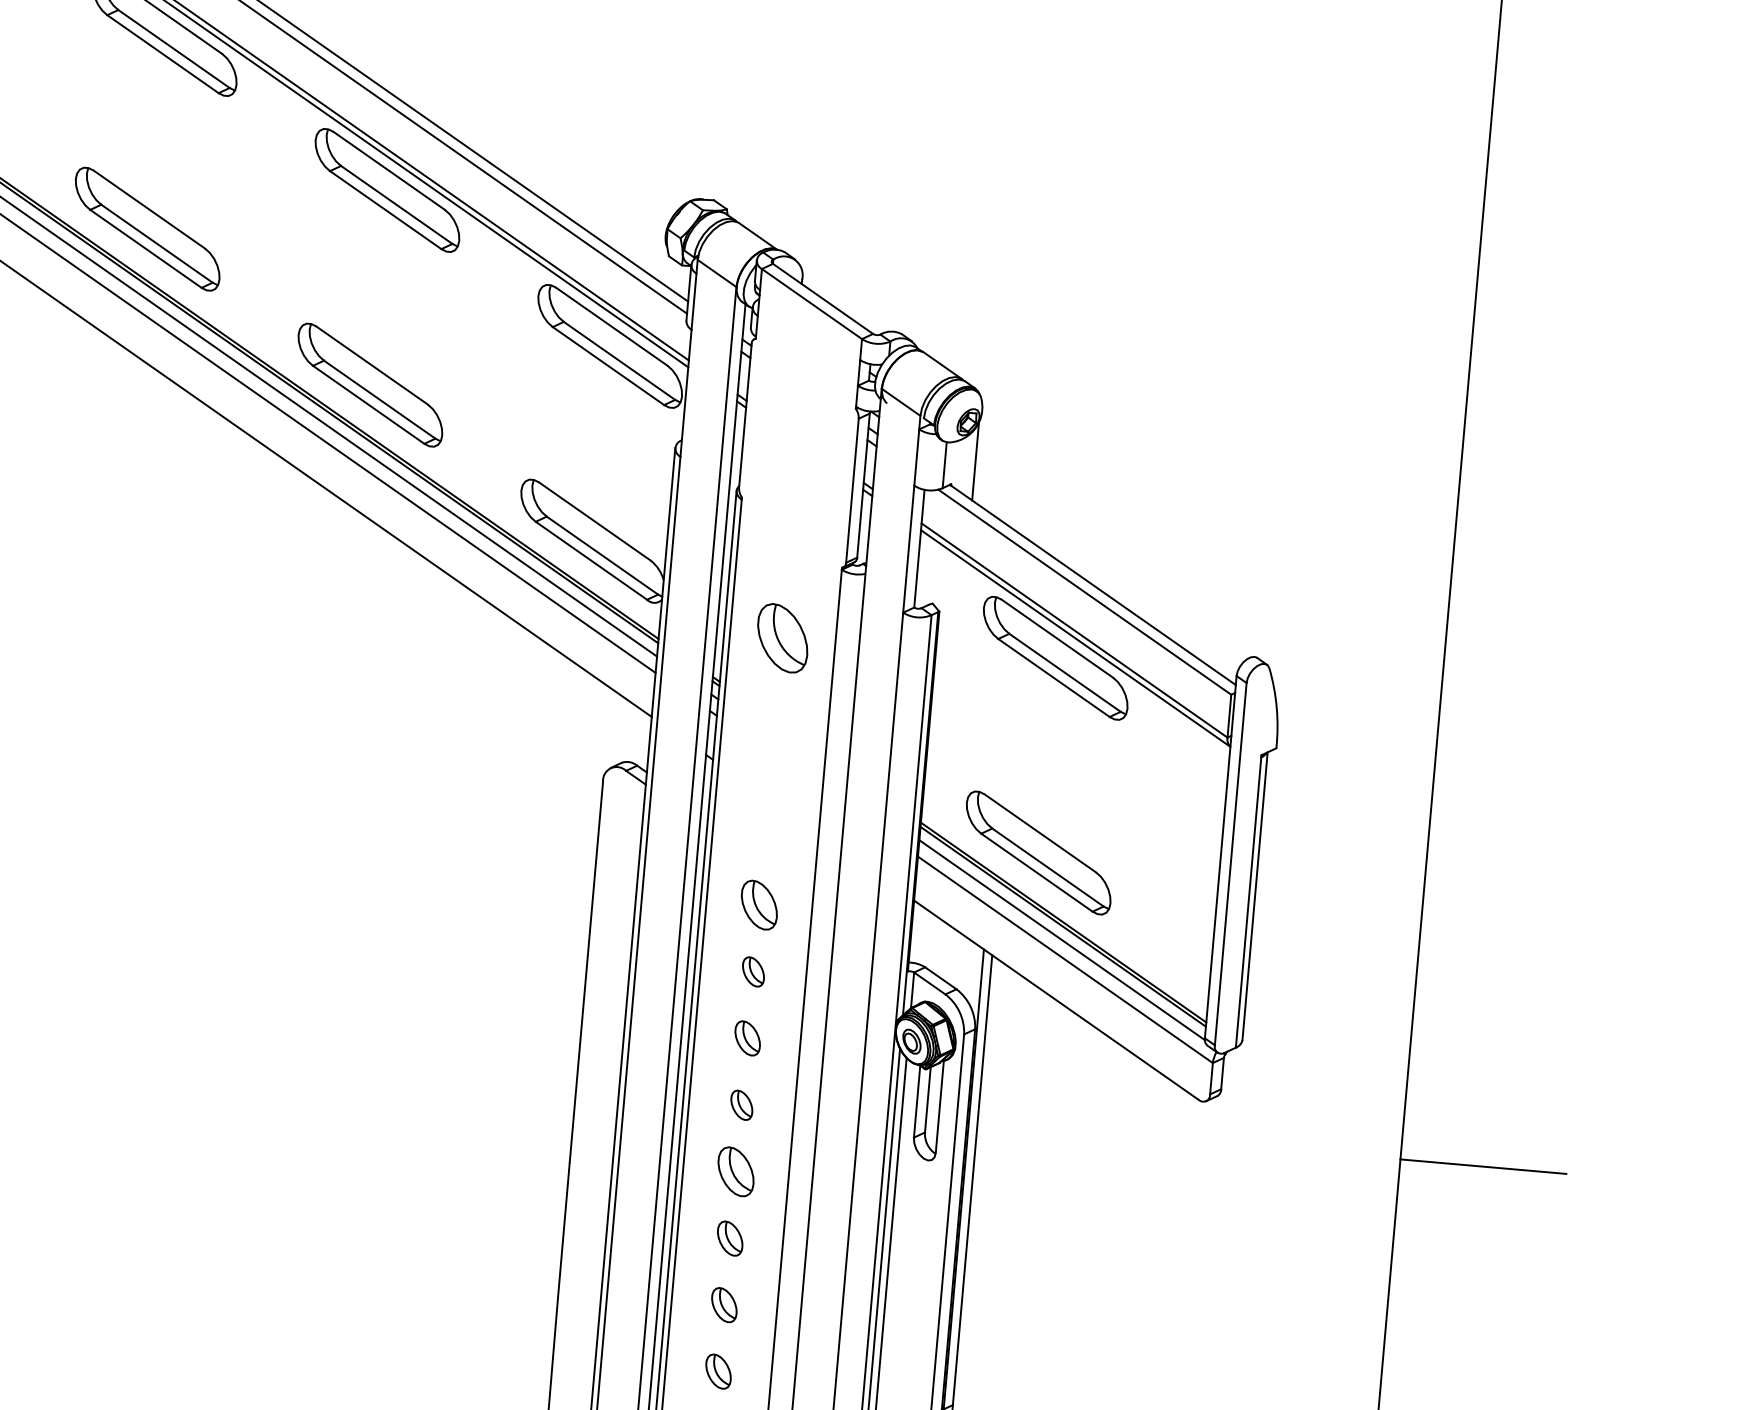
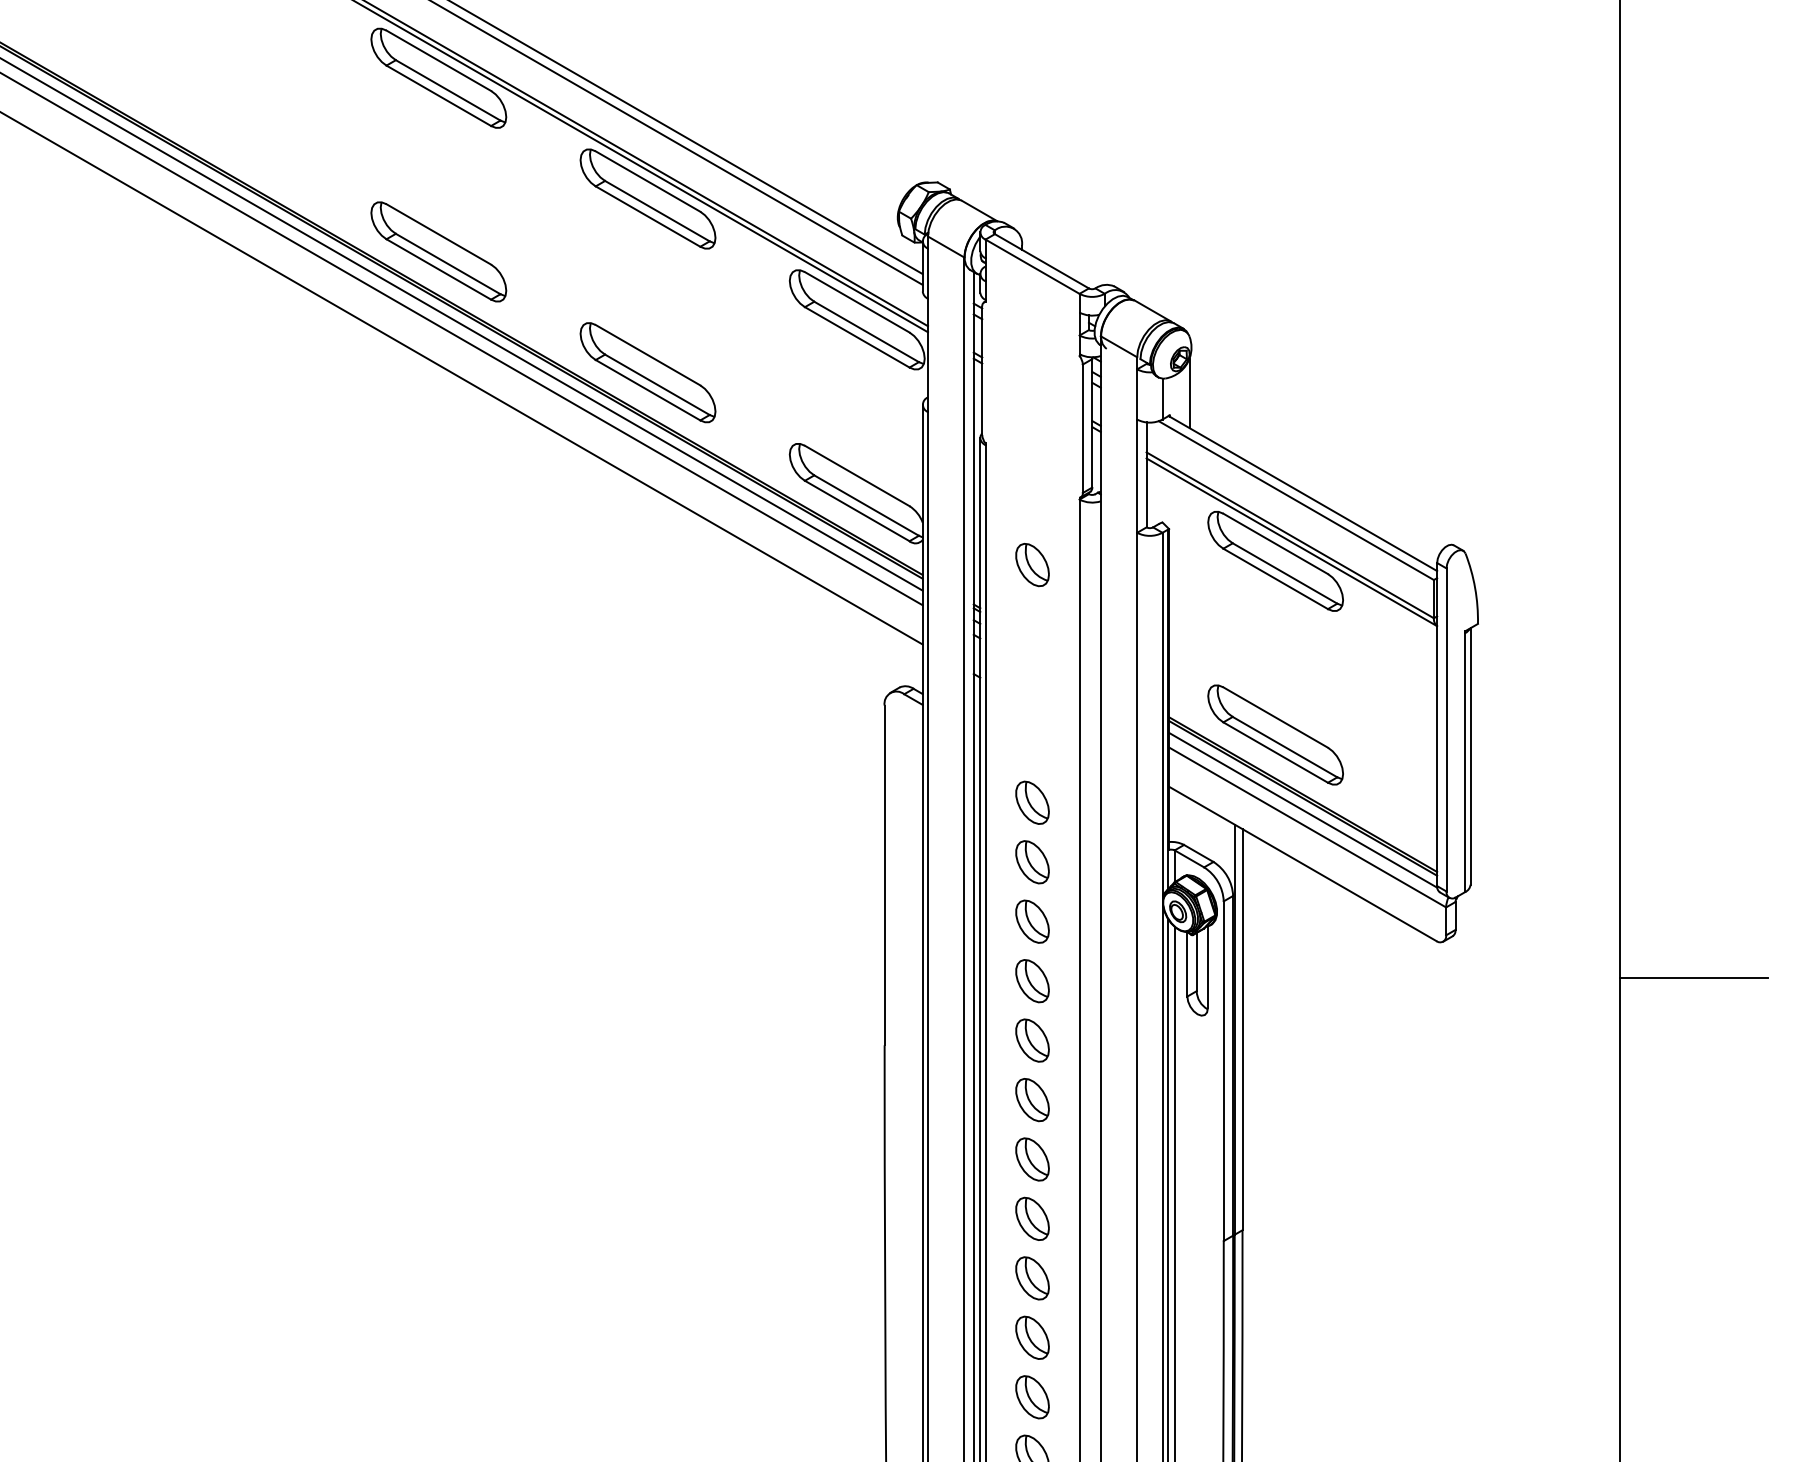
part: (782, 639) -> (1032, 565), size x0.71
part: (753, 972) -> (1032, 862), size x1.67
part: (747, 1038) -> (1032, 921), size x1.43
part: (741, 1105) -> (1032, 981), size x1.67
part: (730, 1238) -> (1032, 1100), size x1.43
part: (724, 1305) -> (1032, 1159), size x1.43
part: (718, 1371) -> (1032, 1218), size x1.43

